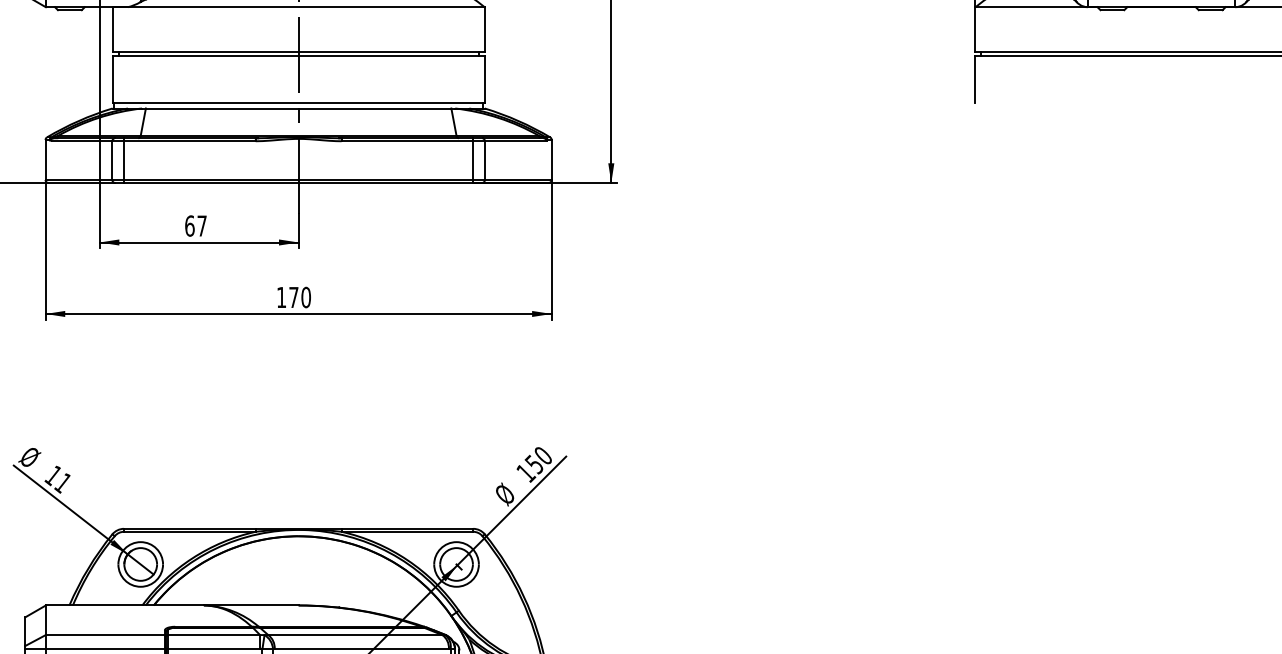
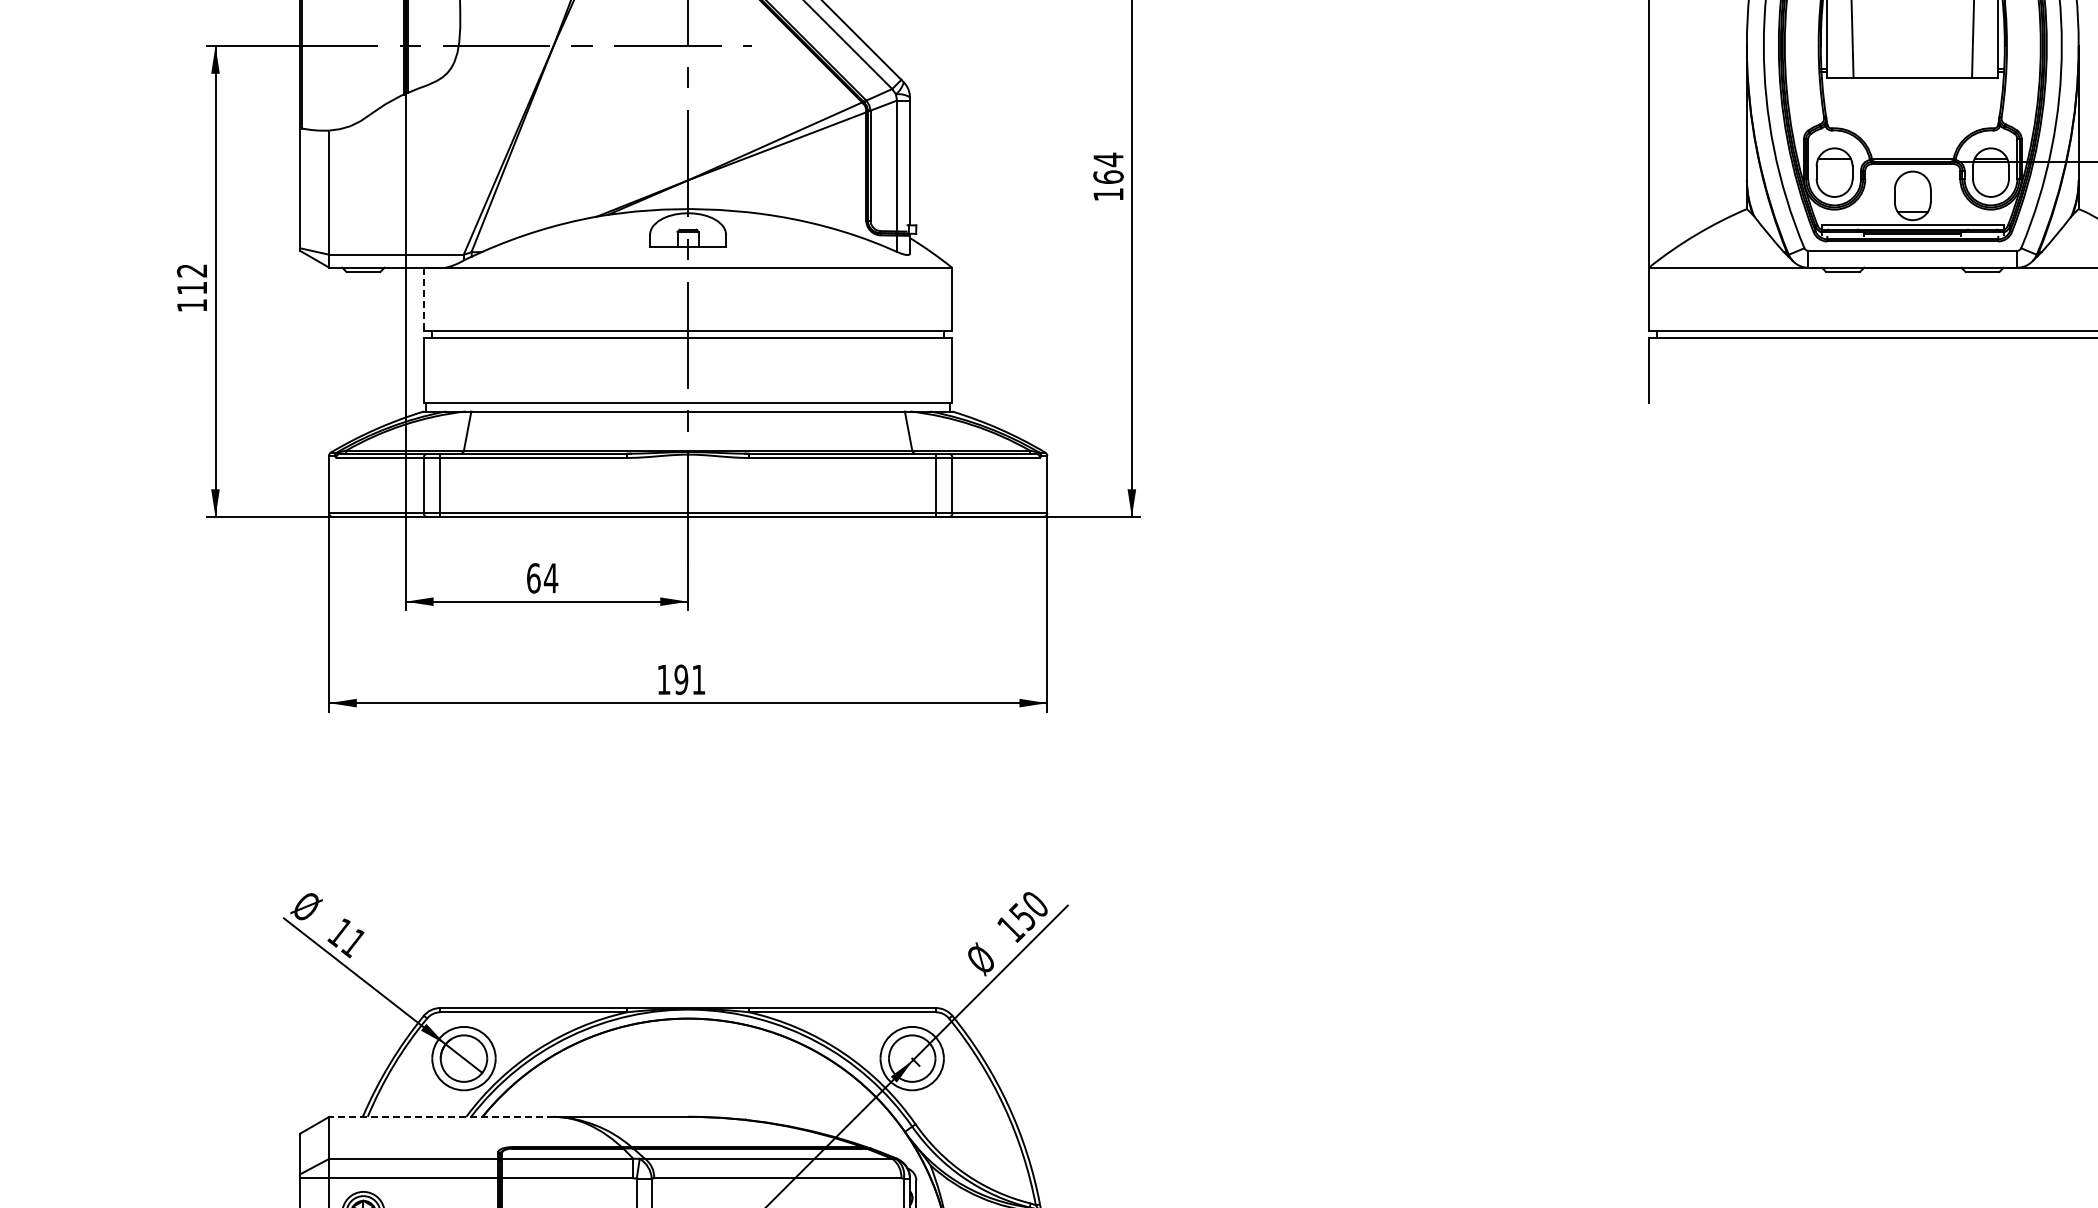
line: (112, 29) -> (424, 299), solid -> dashed
text: (201, 226) -> (550, 578), 67 -> 64
text: (299, 297) -> (689, 679), 170 -> 191
line: (124, 605) -> (441, 1116), solid -> dashed

